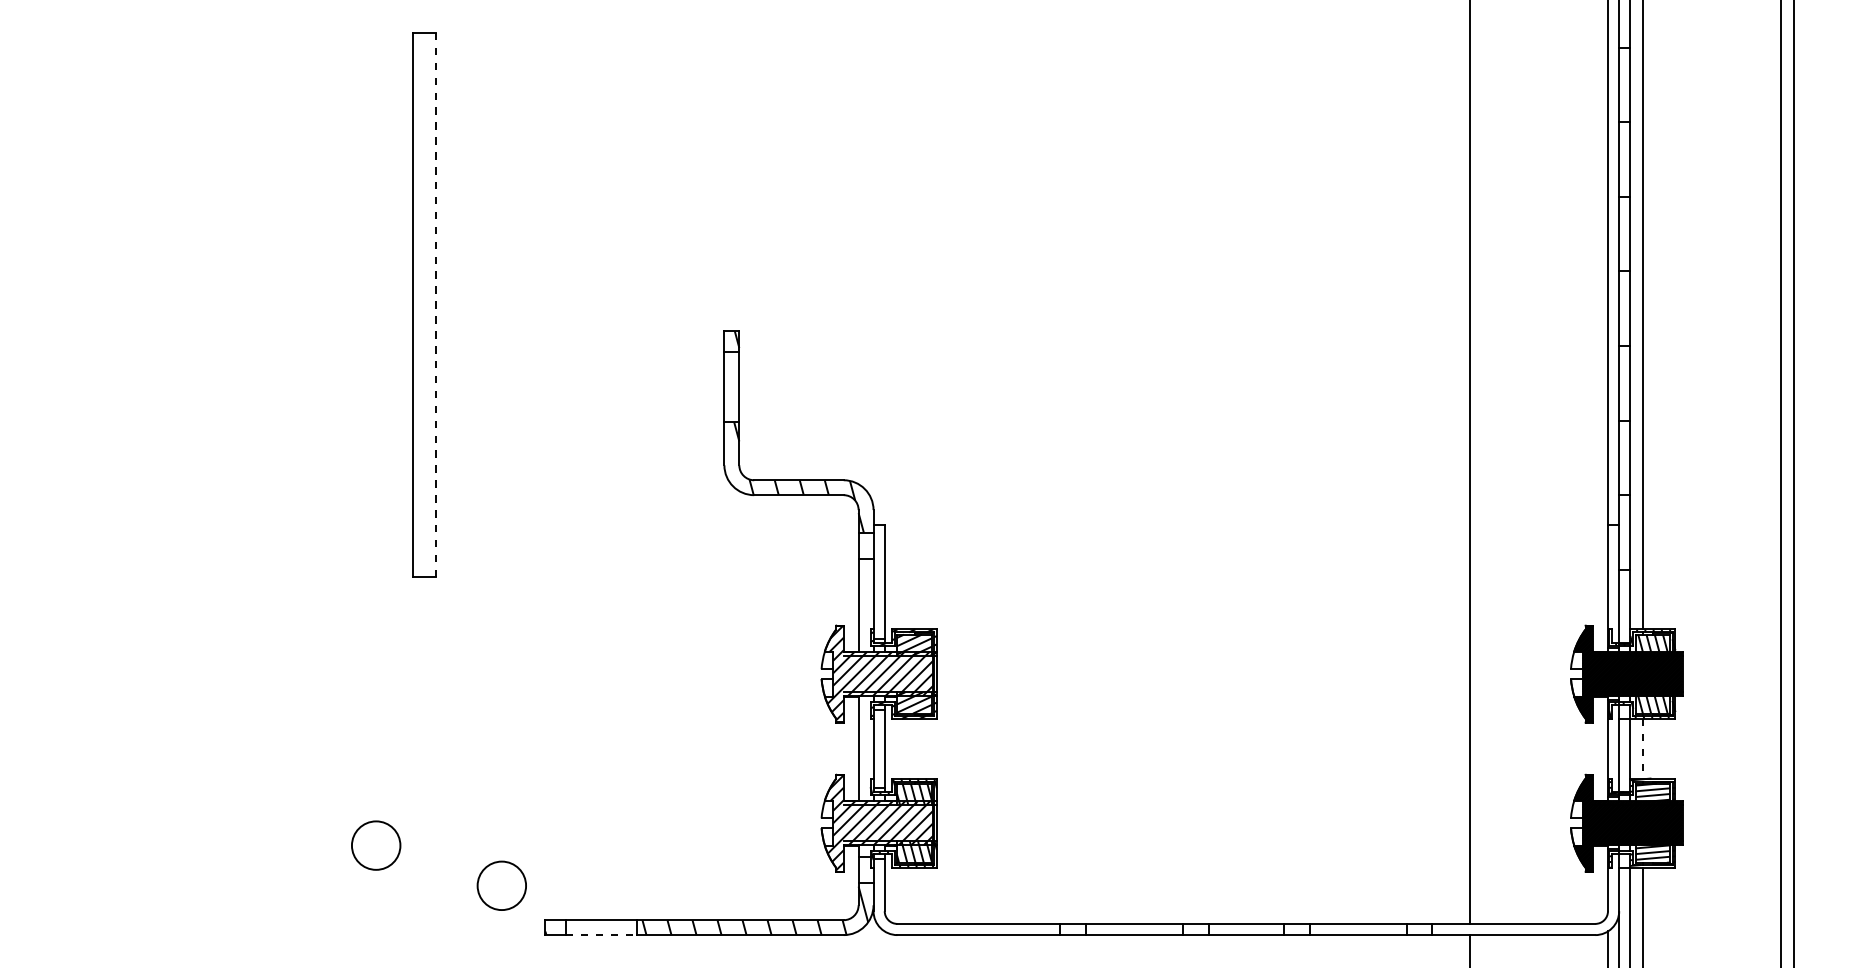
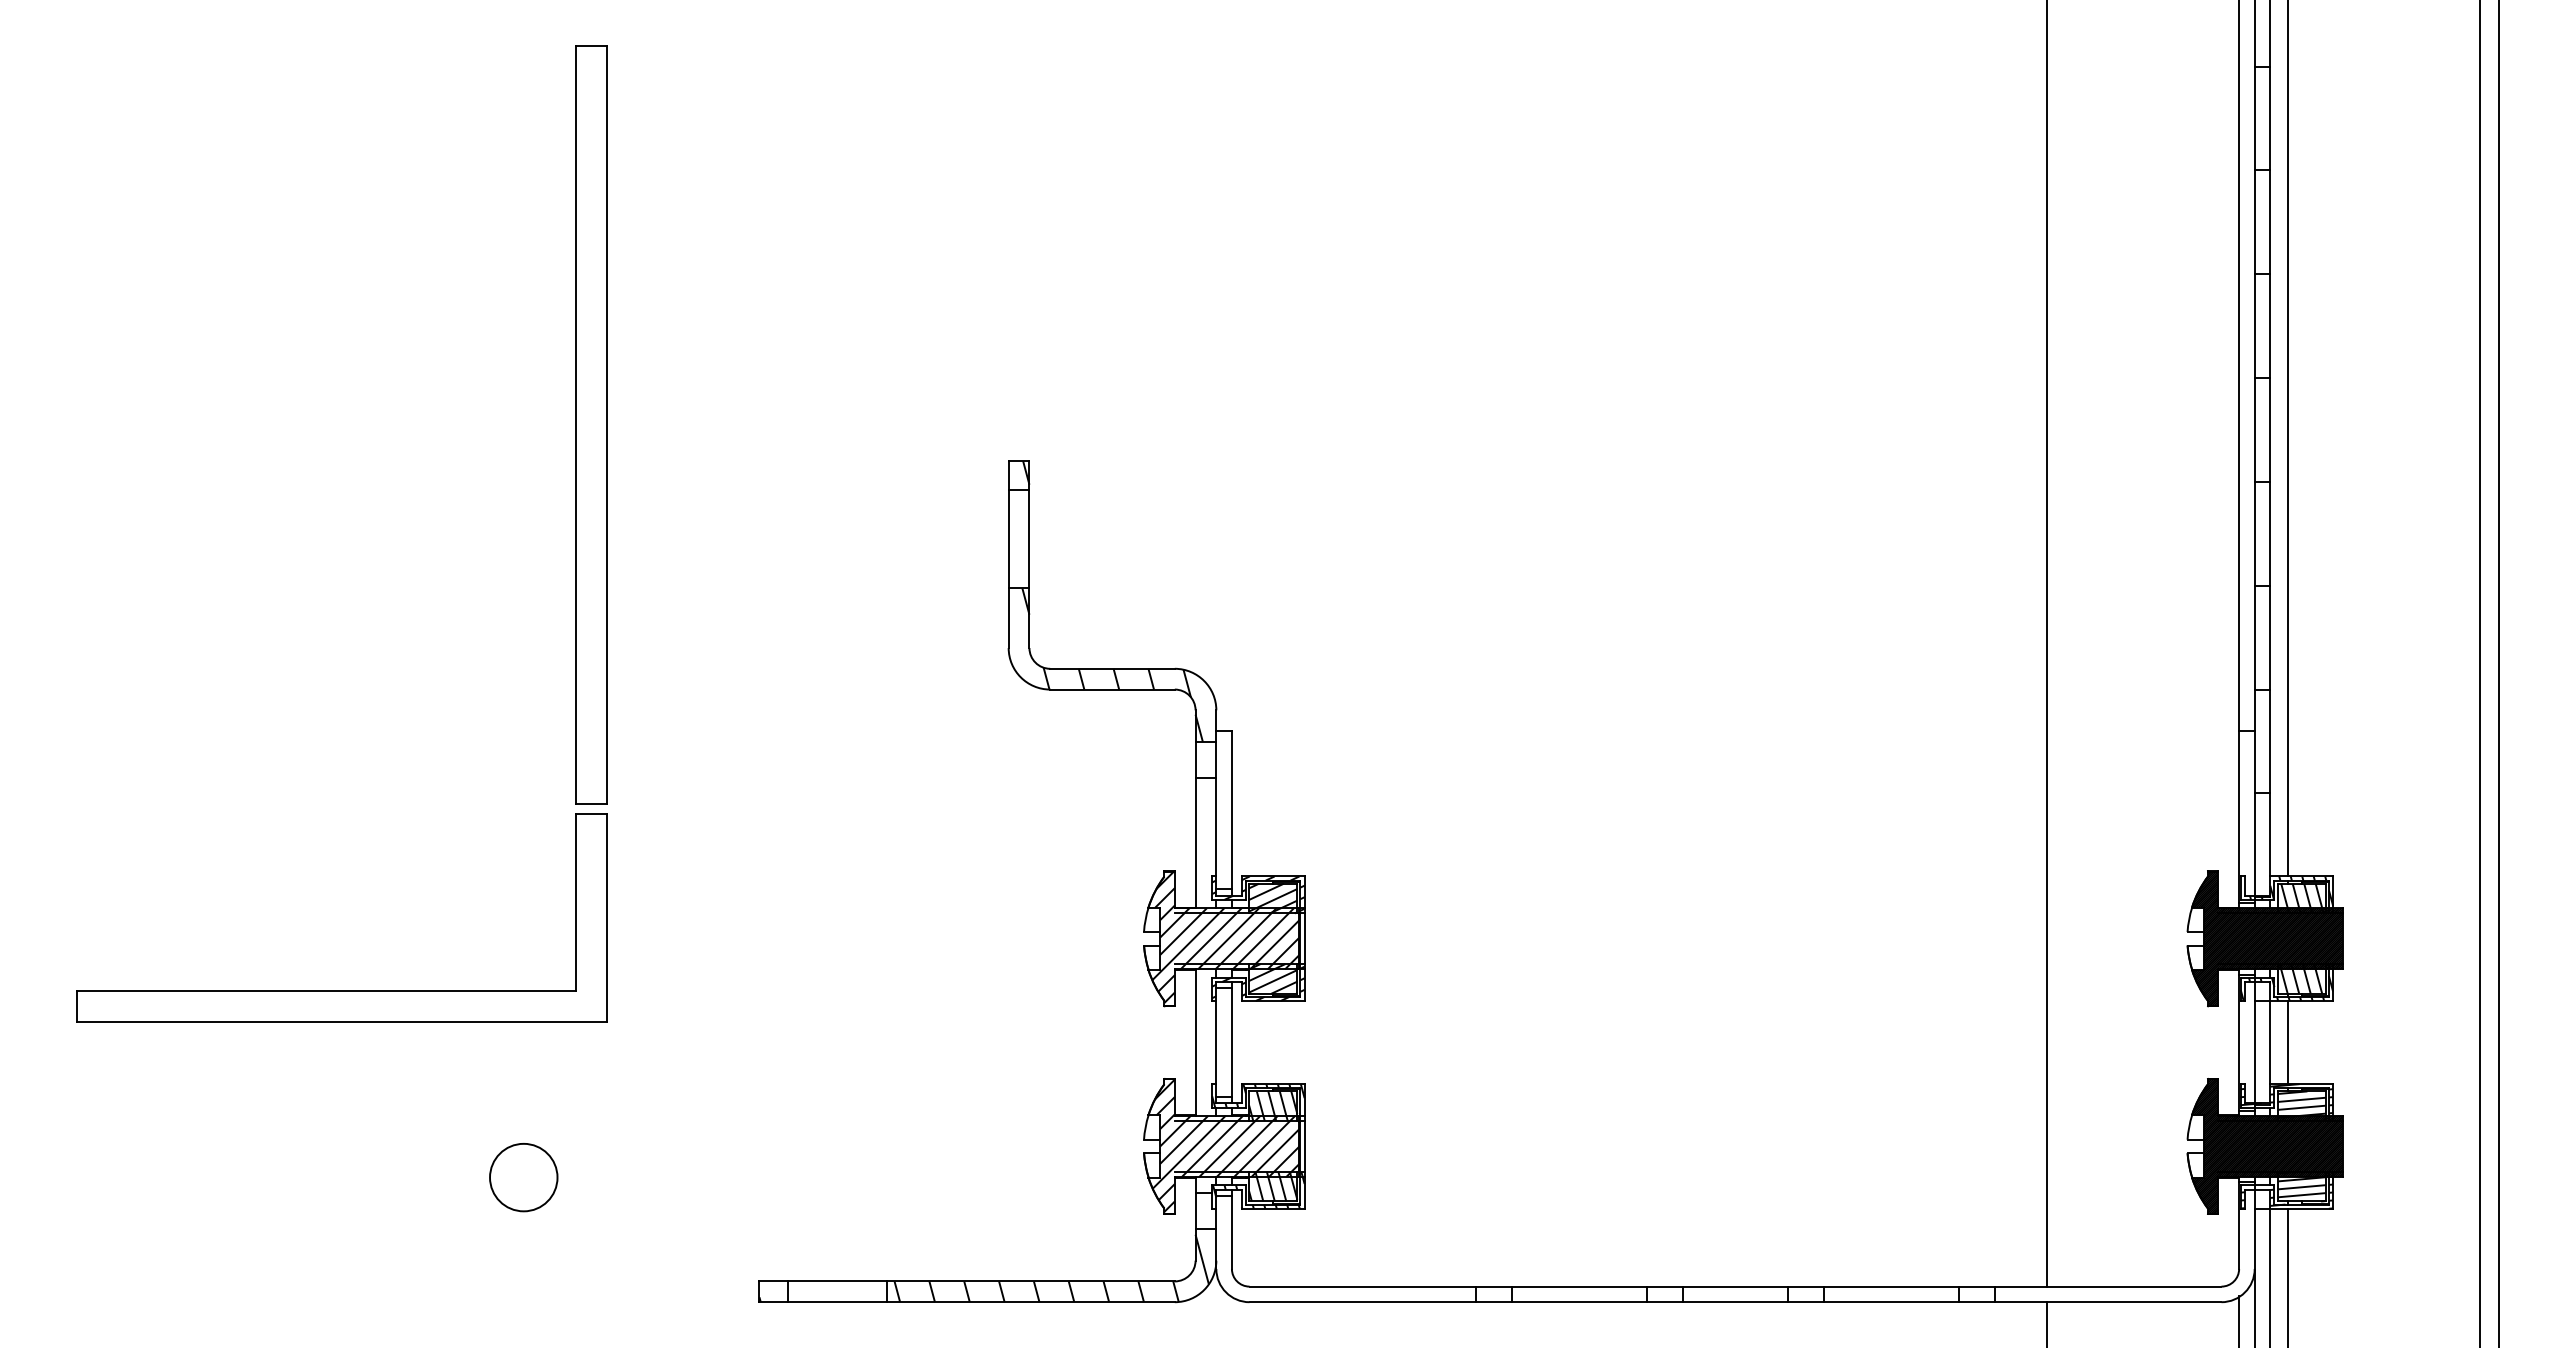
line: (435, 304) -> (606, 424), dashed -> solid
part: (245, 711) -> (341, 990), added
line: (1642, 748) -> (2287, 1042), dashed -> solid
circle: (501, 885) -> (698, 1233), removed
line: (601, 935) -> (837, 1302), dashed -> solid

